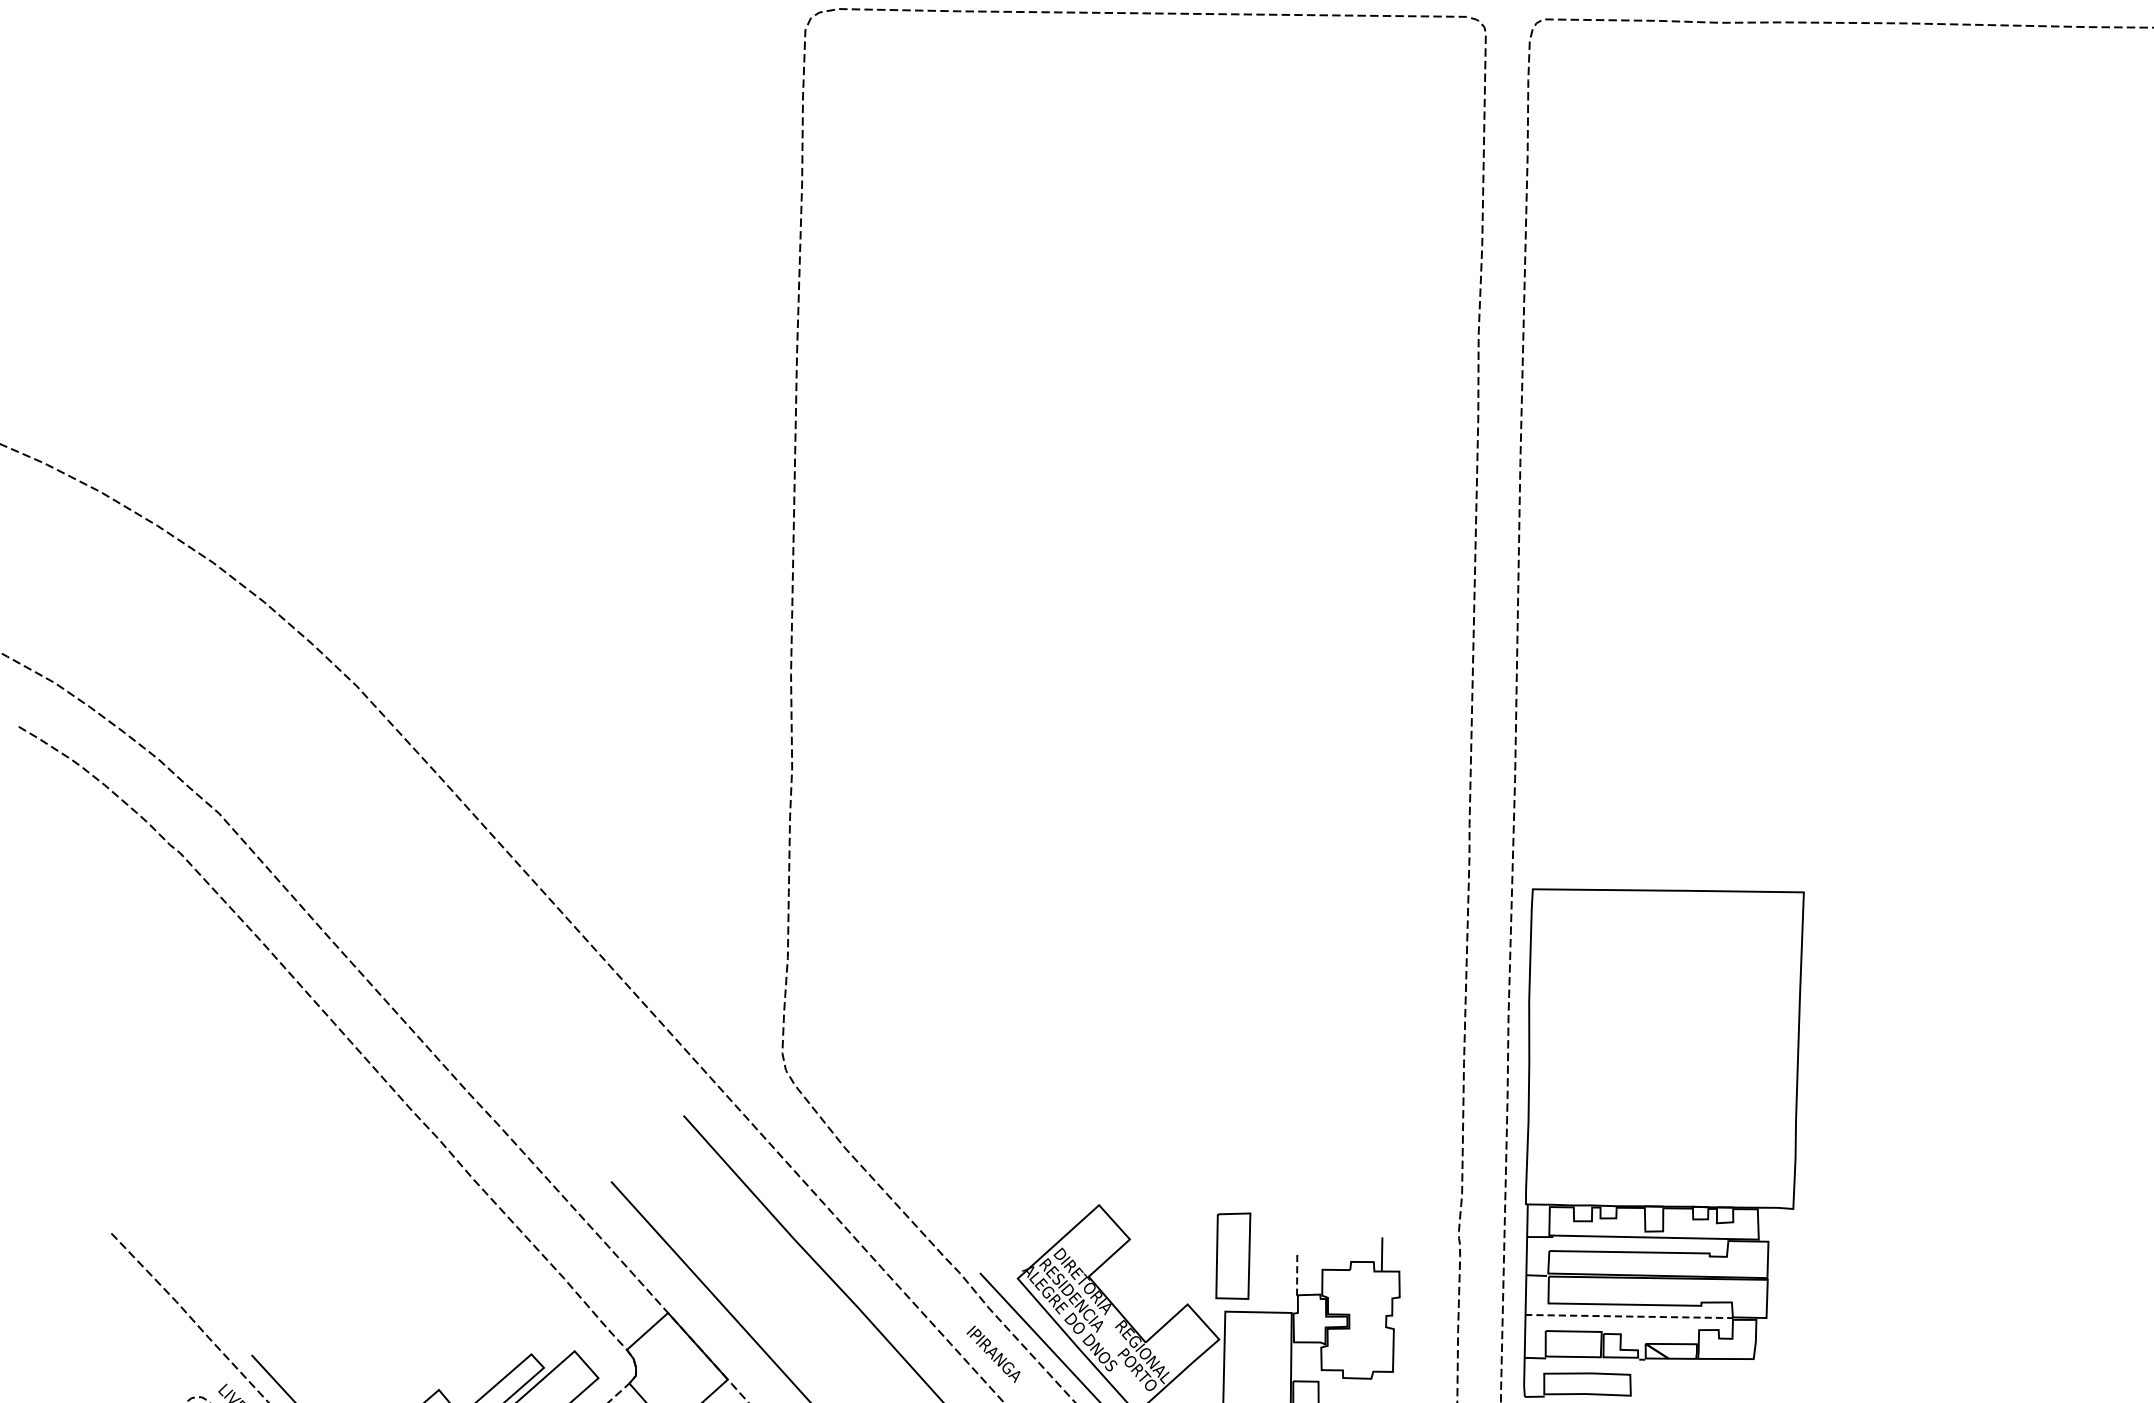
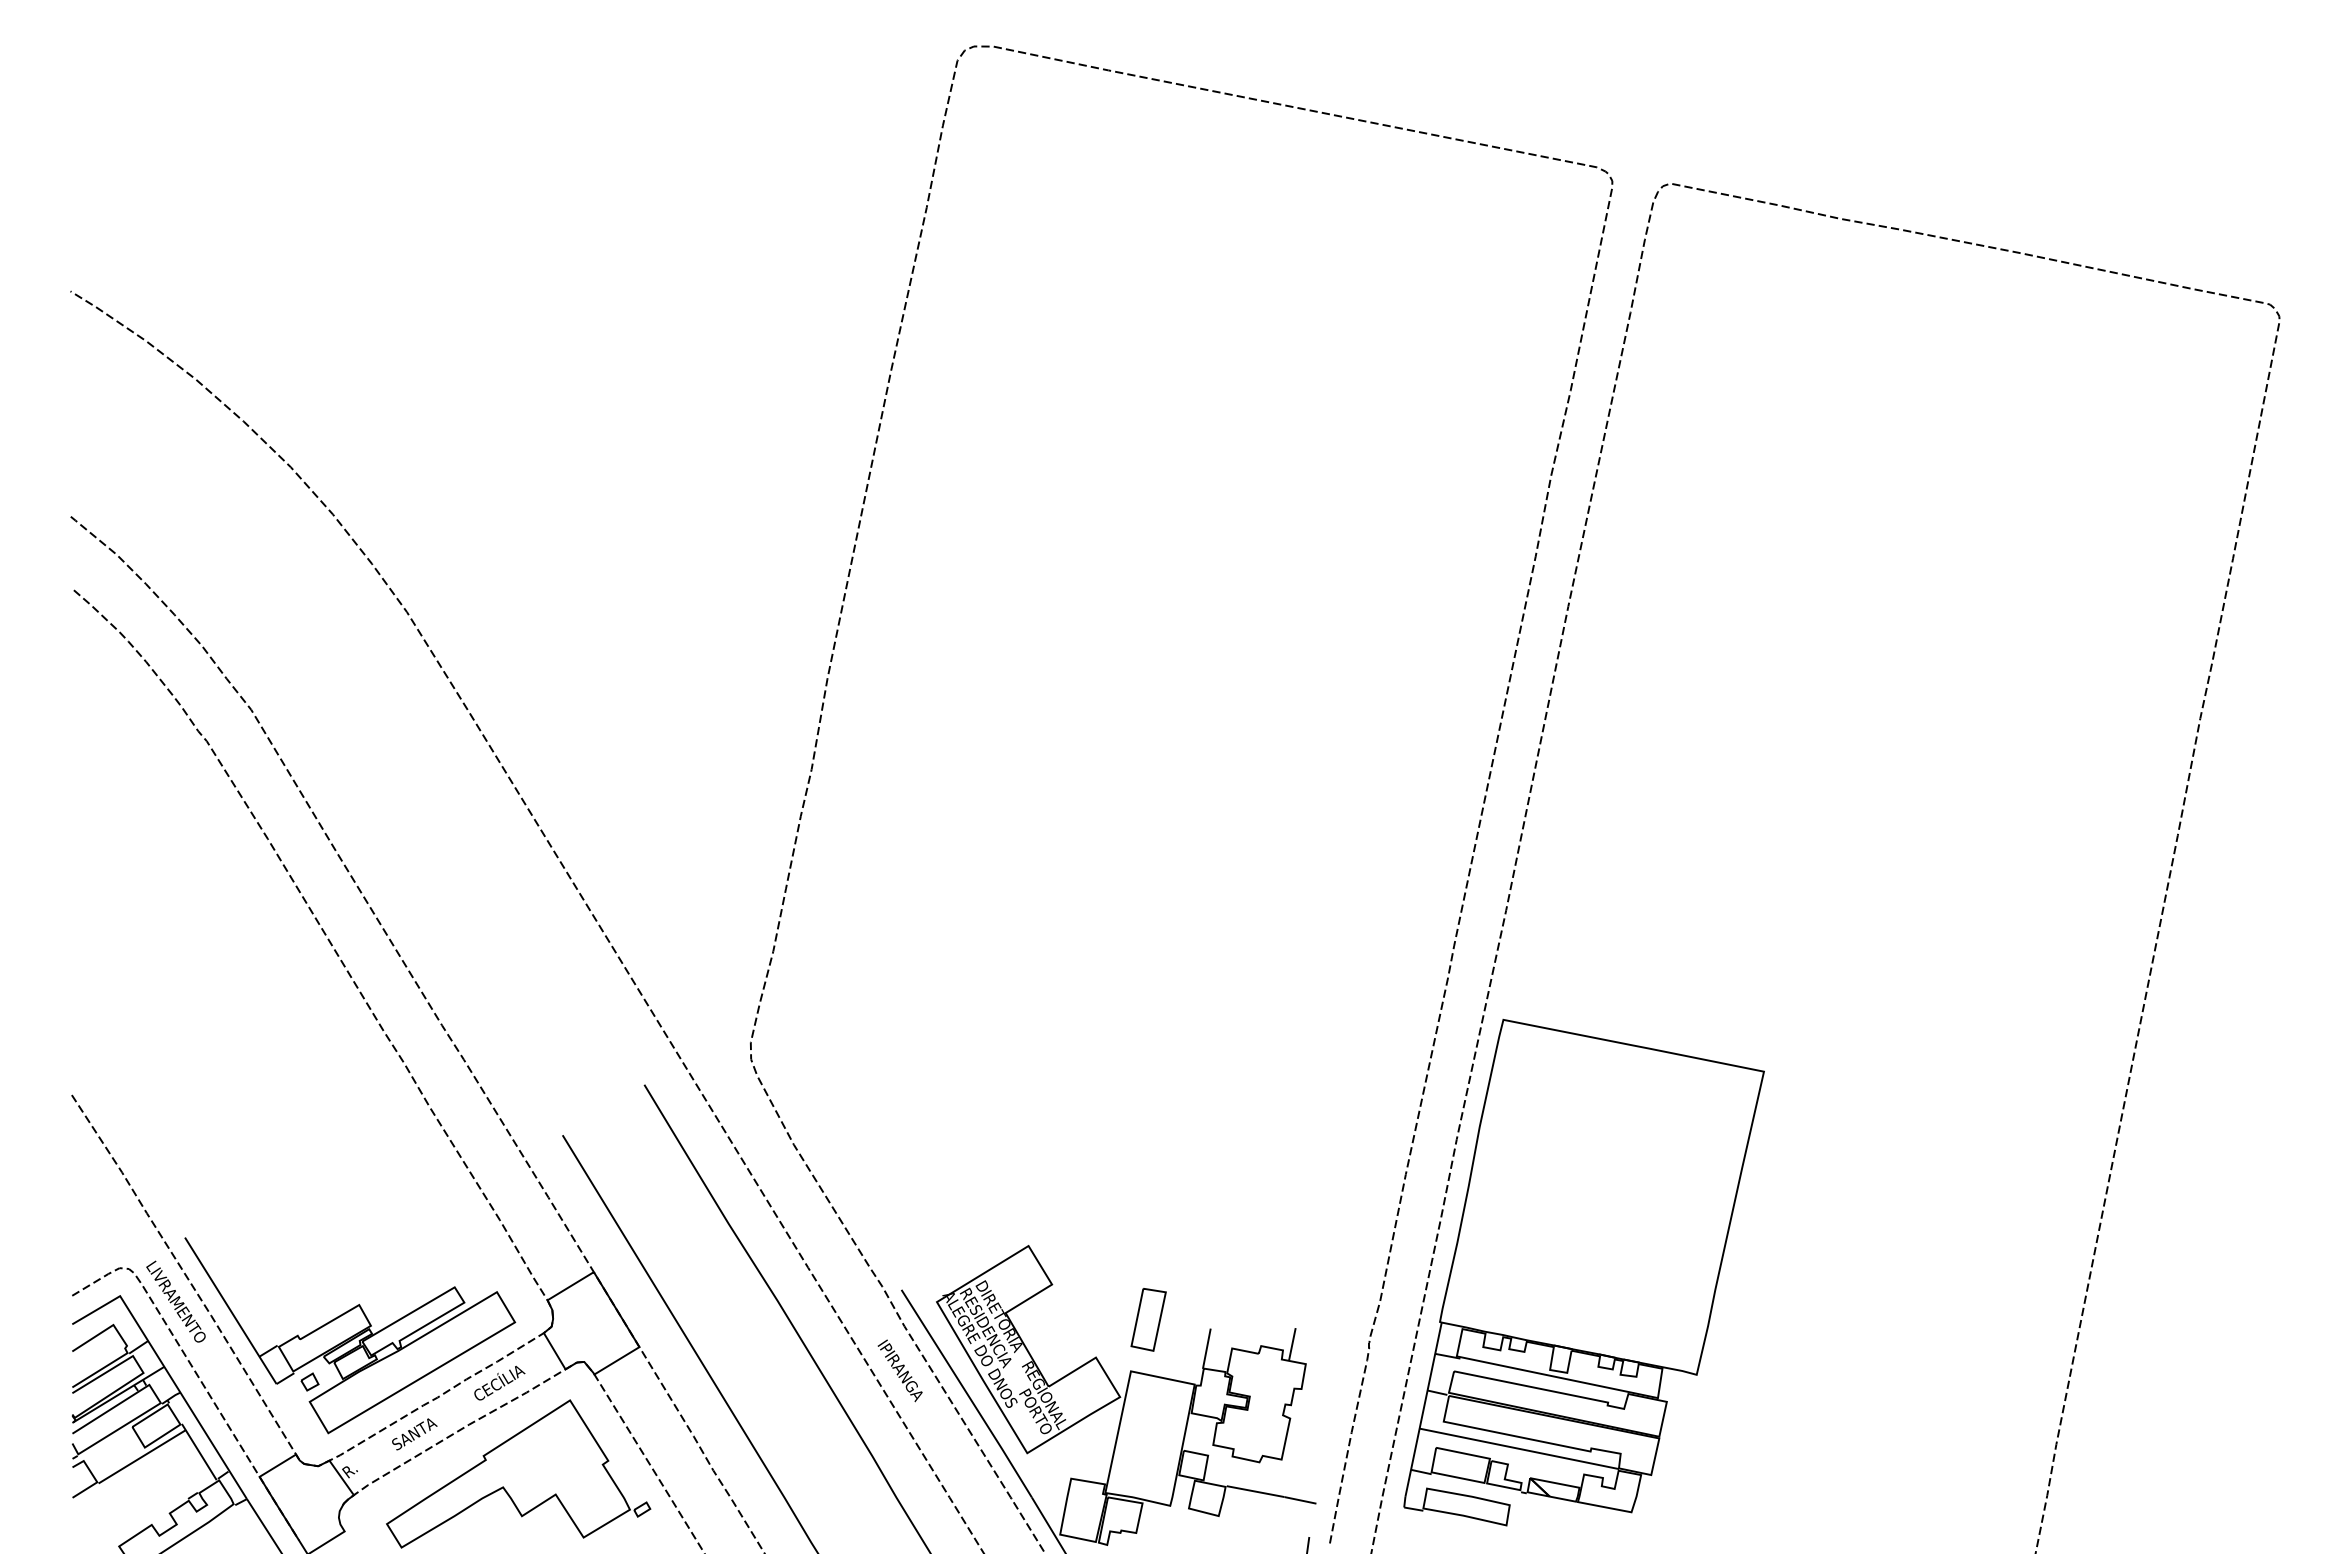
part: (1233, 1256) -> (1148, 1319), size x0.71
line: (1296, 1274) -> (1206, 1348), dashed -> solid
line: (1629, 1316) -> (1519, 1448), dashed -> solid

